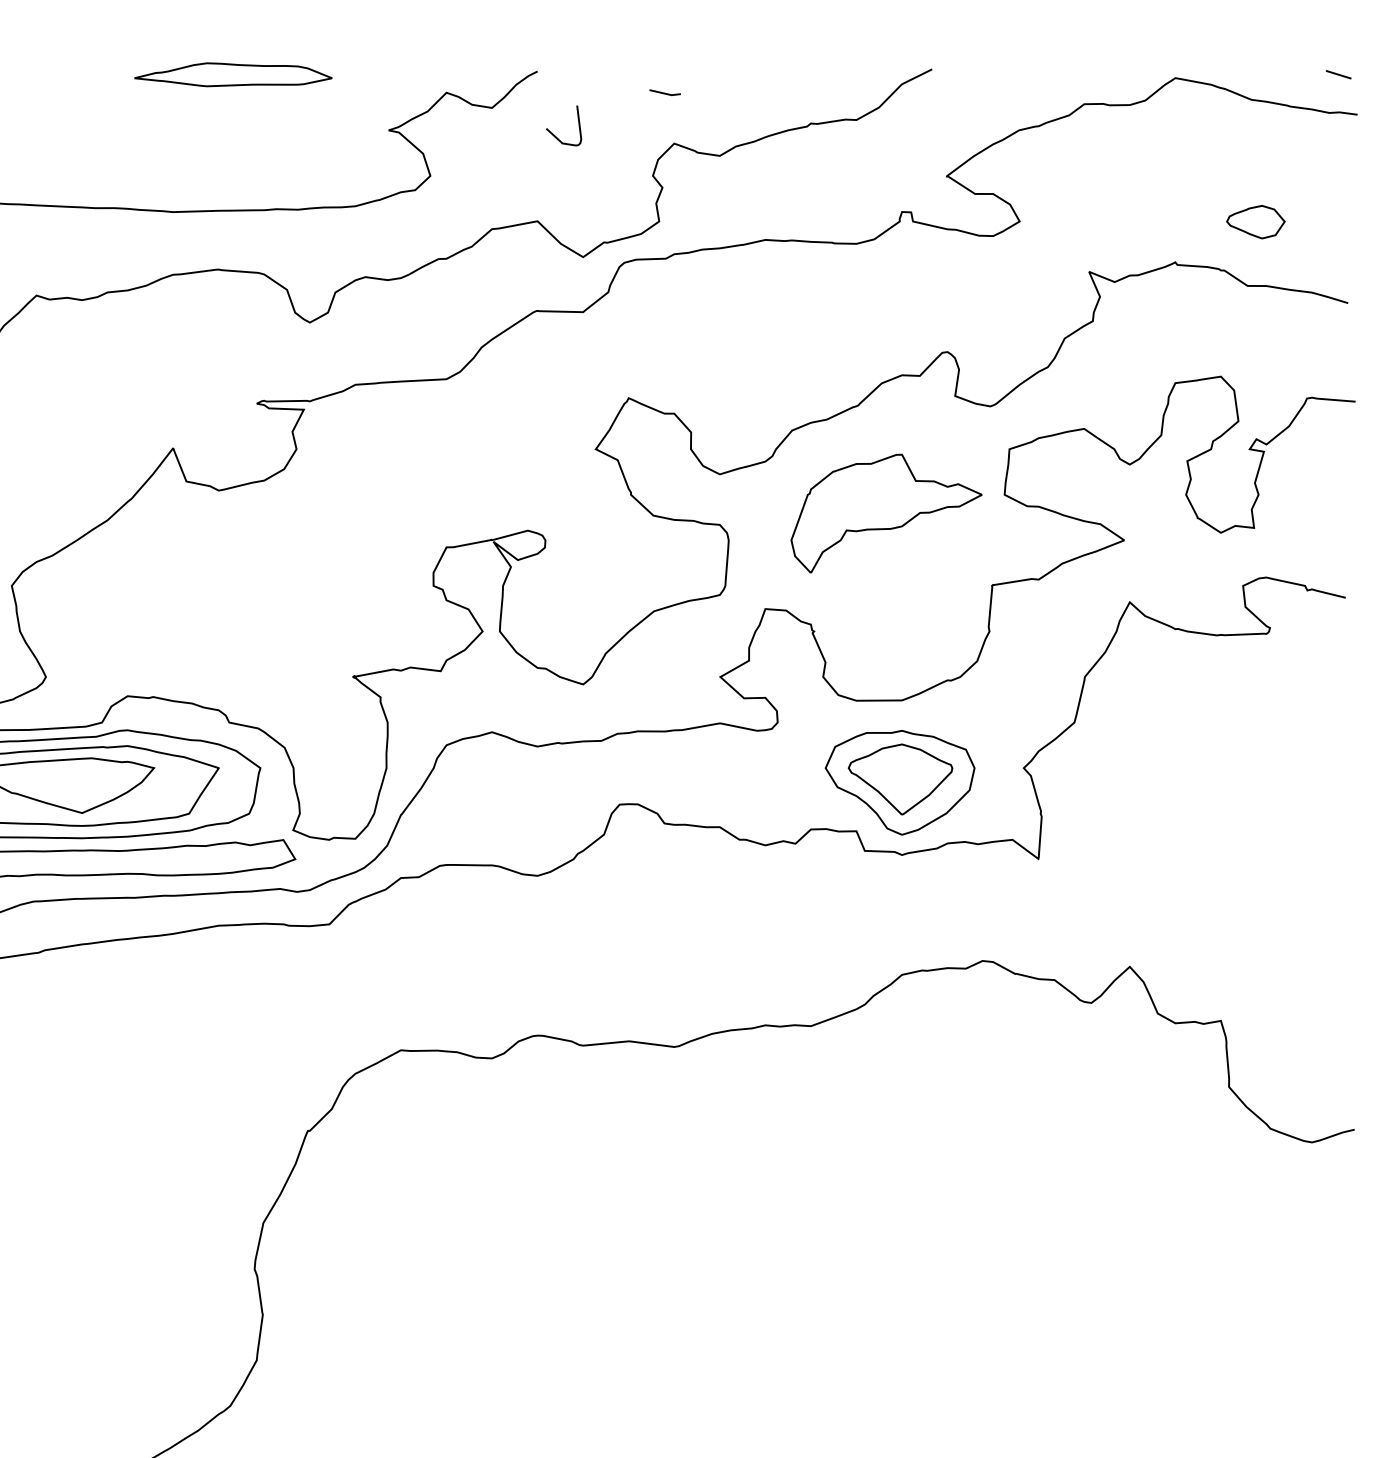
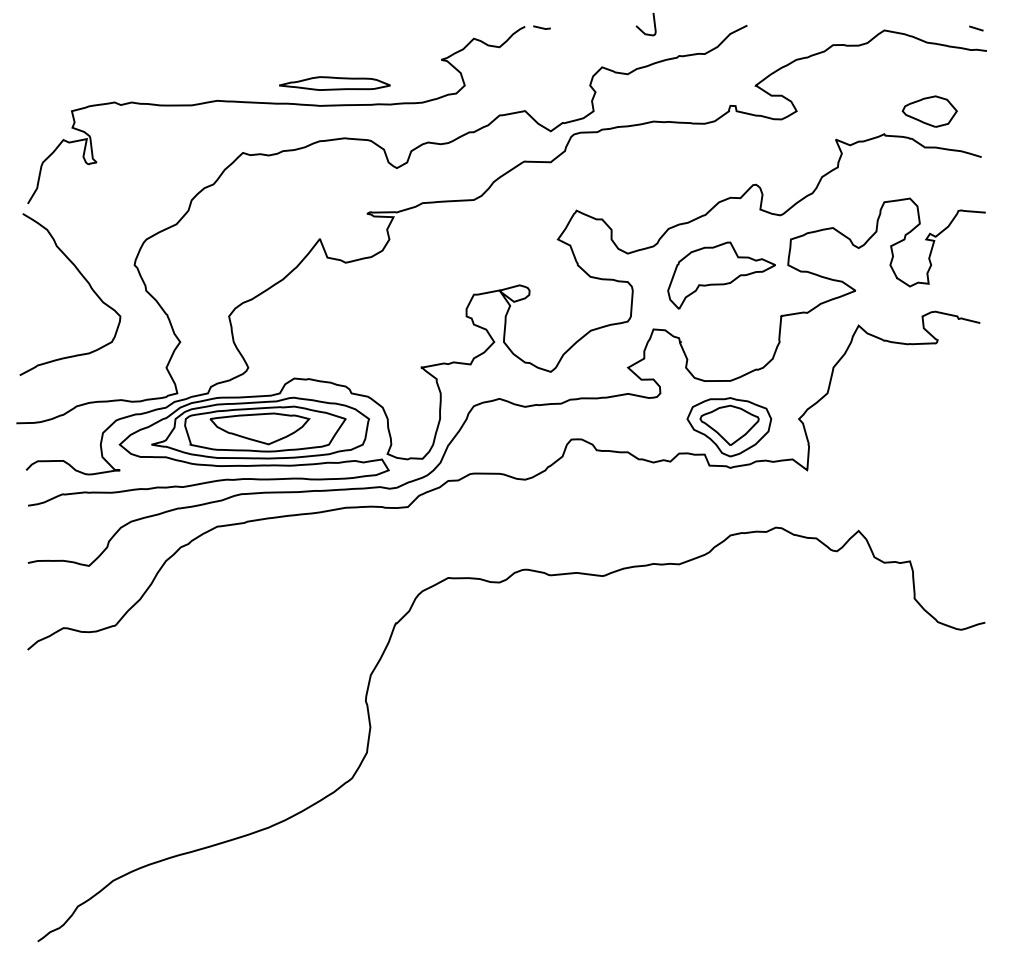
part: (232, 74) -> (334, 83), moved
line: (664, 92) -> (541, 27), moved
curve: (554, 133) -> (640, 28), moved
part: (1255, 222) -> (929, 111), size x1.67

